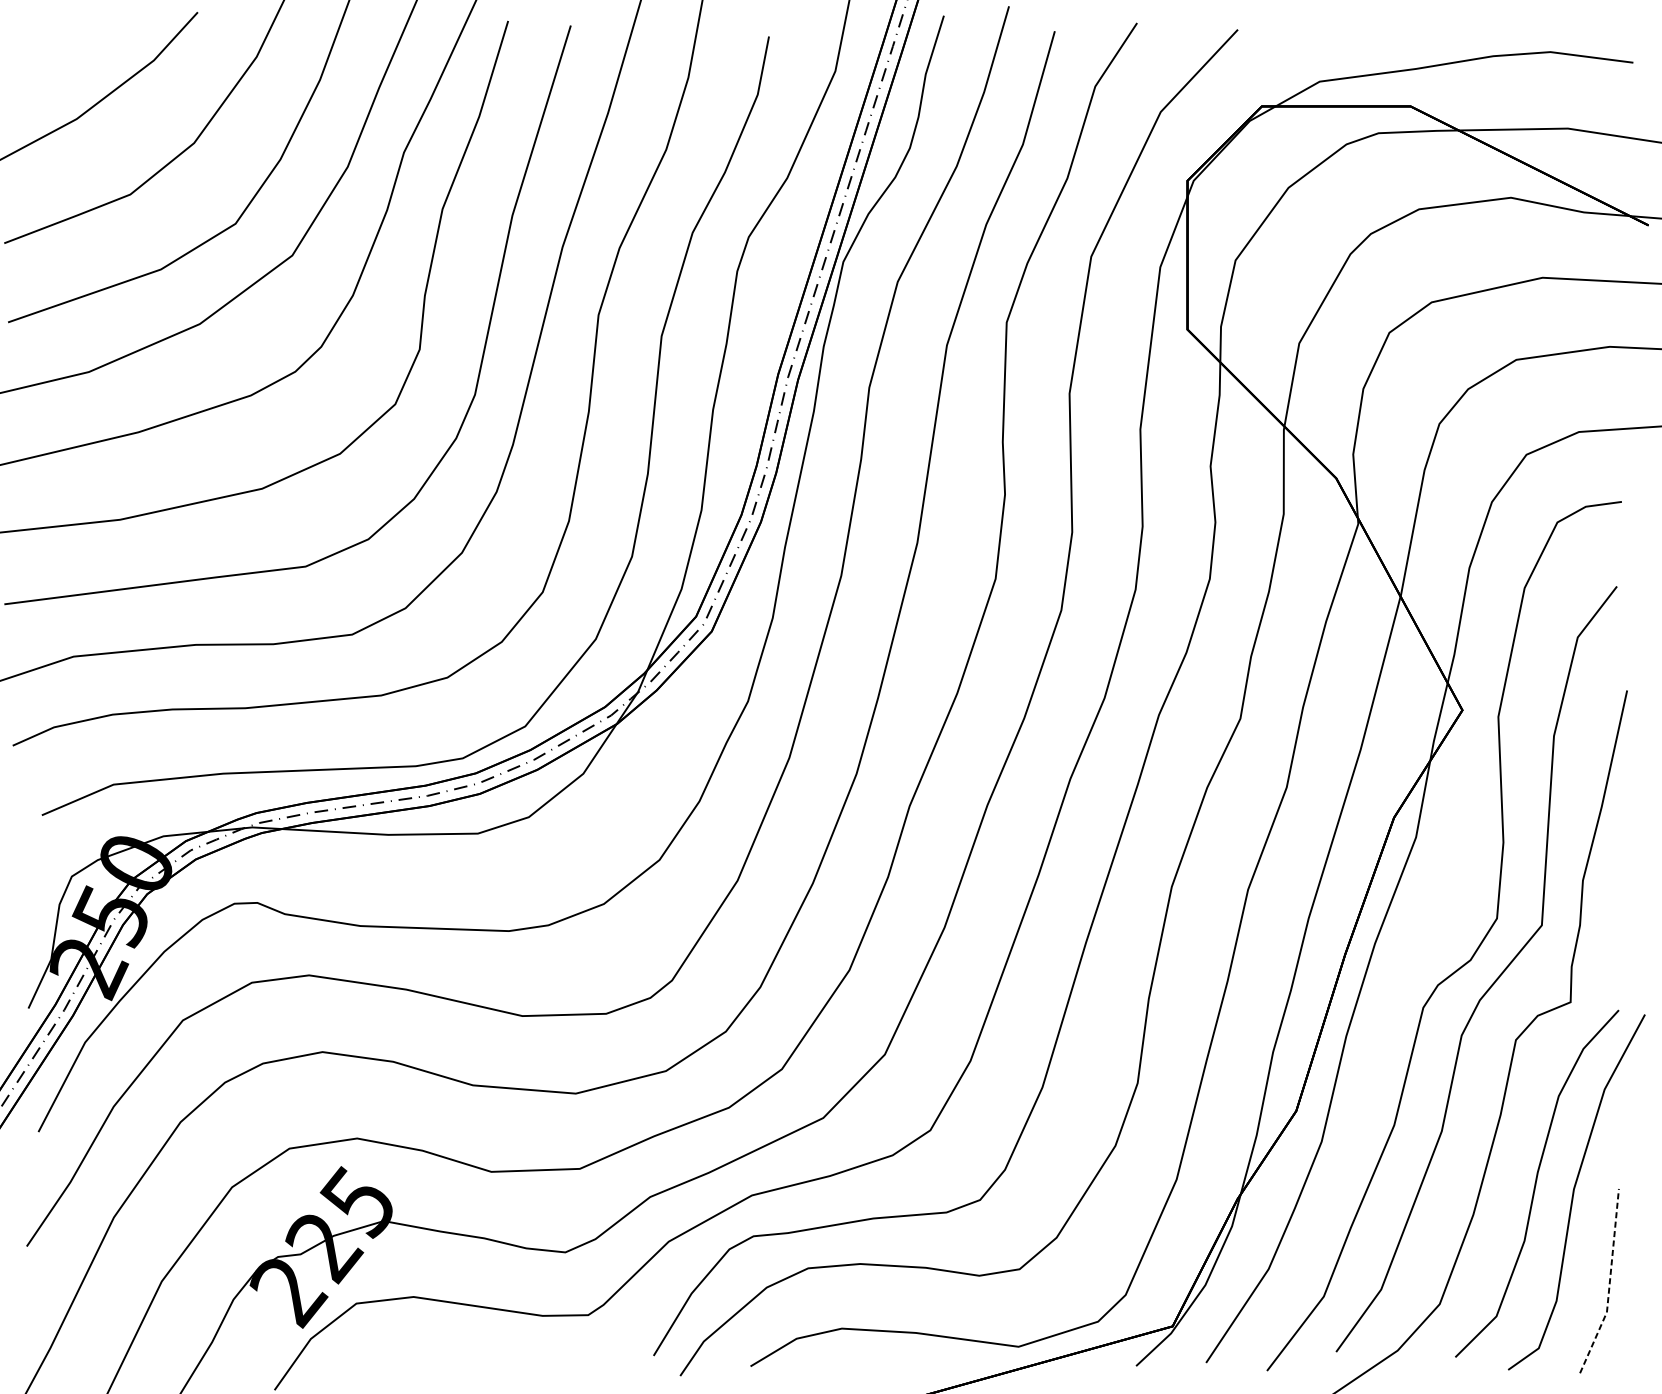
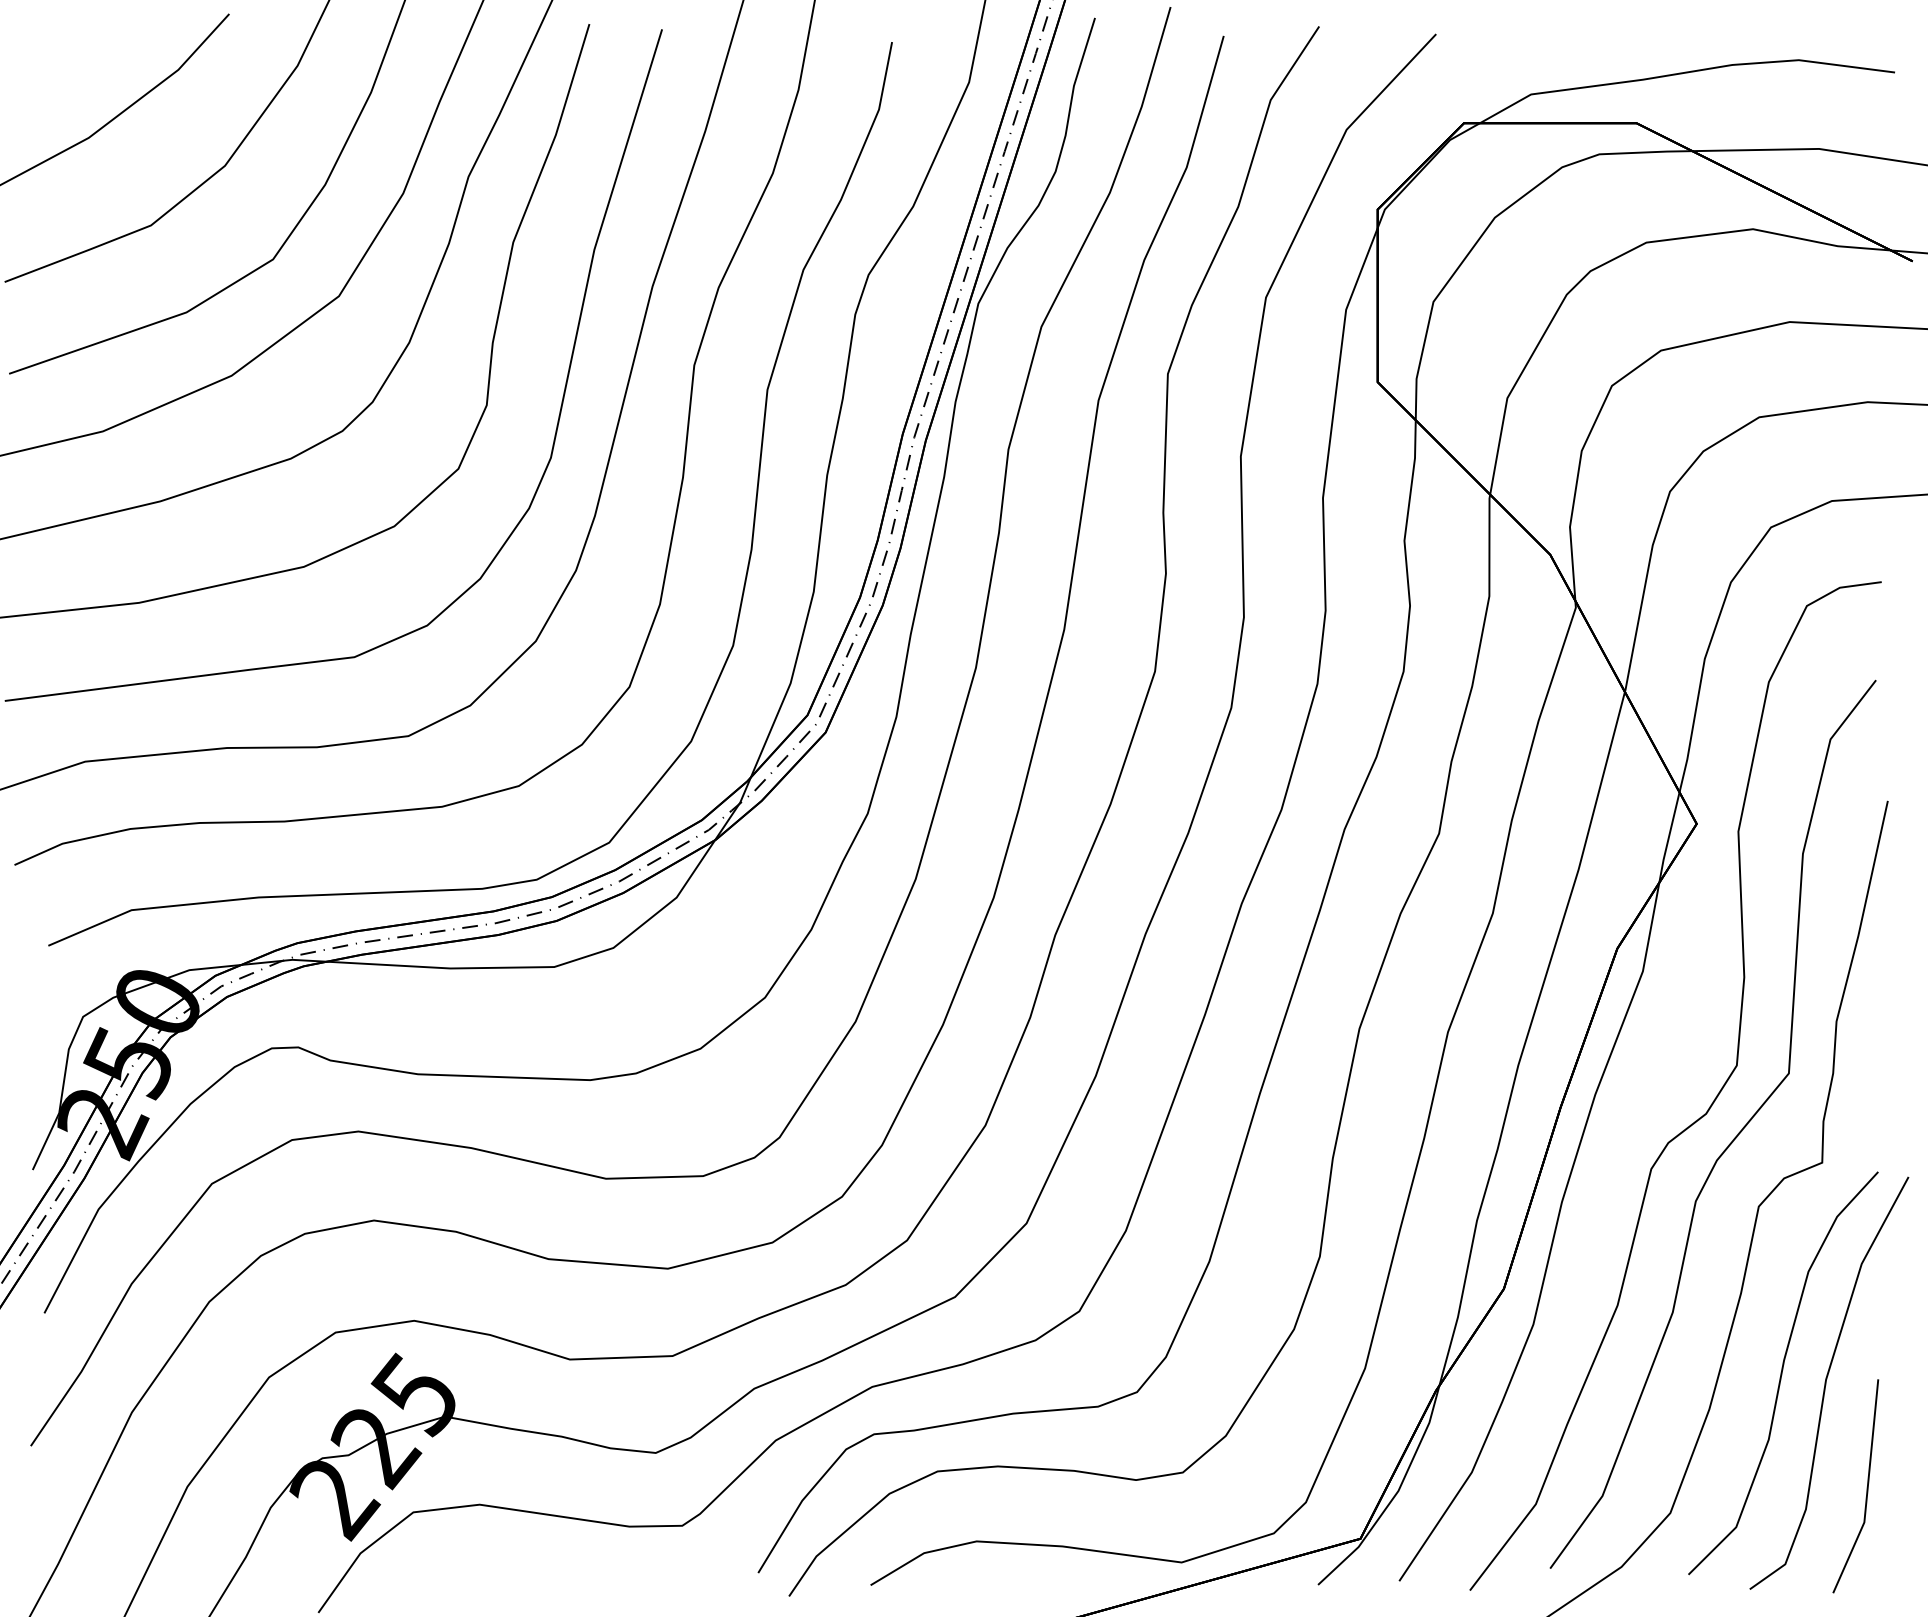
line: (1609, 1283) -> (1867, 1489), dashed -> solid

